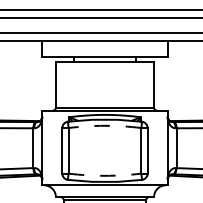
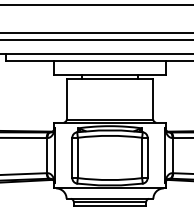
arc: (104, 125) -> (109, 135), dashed -> solid
arc: (104, 176) -> (109, 180), dashed -> solid

